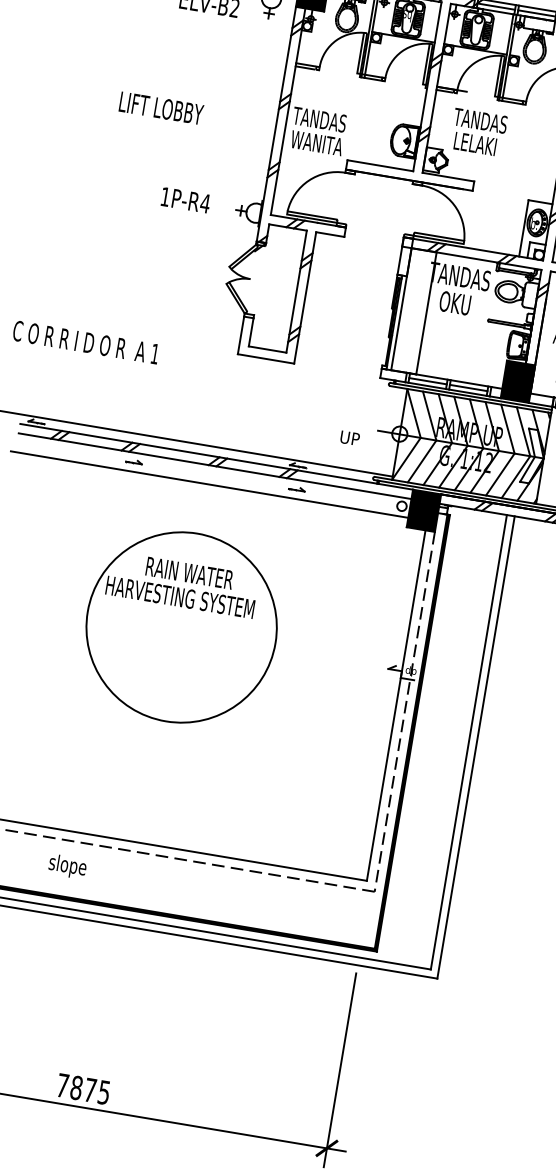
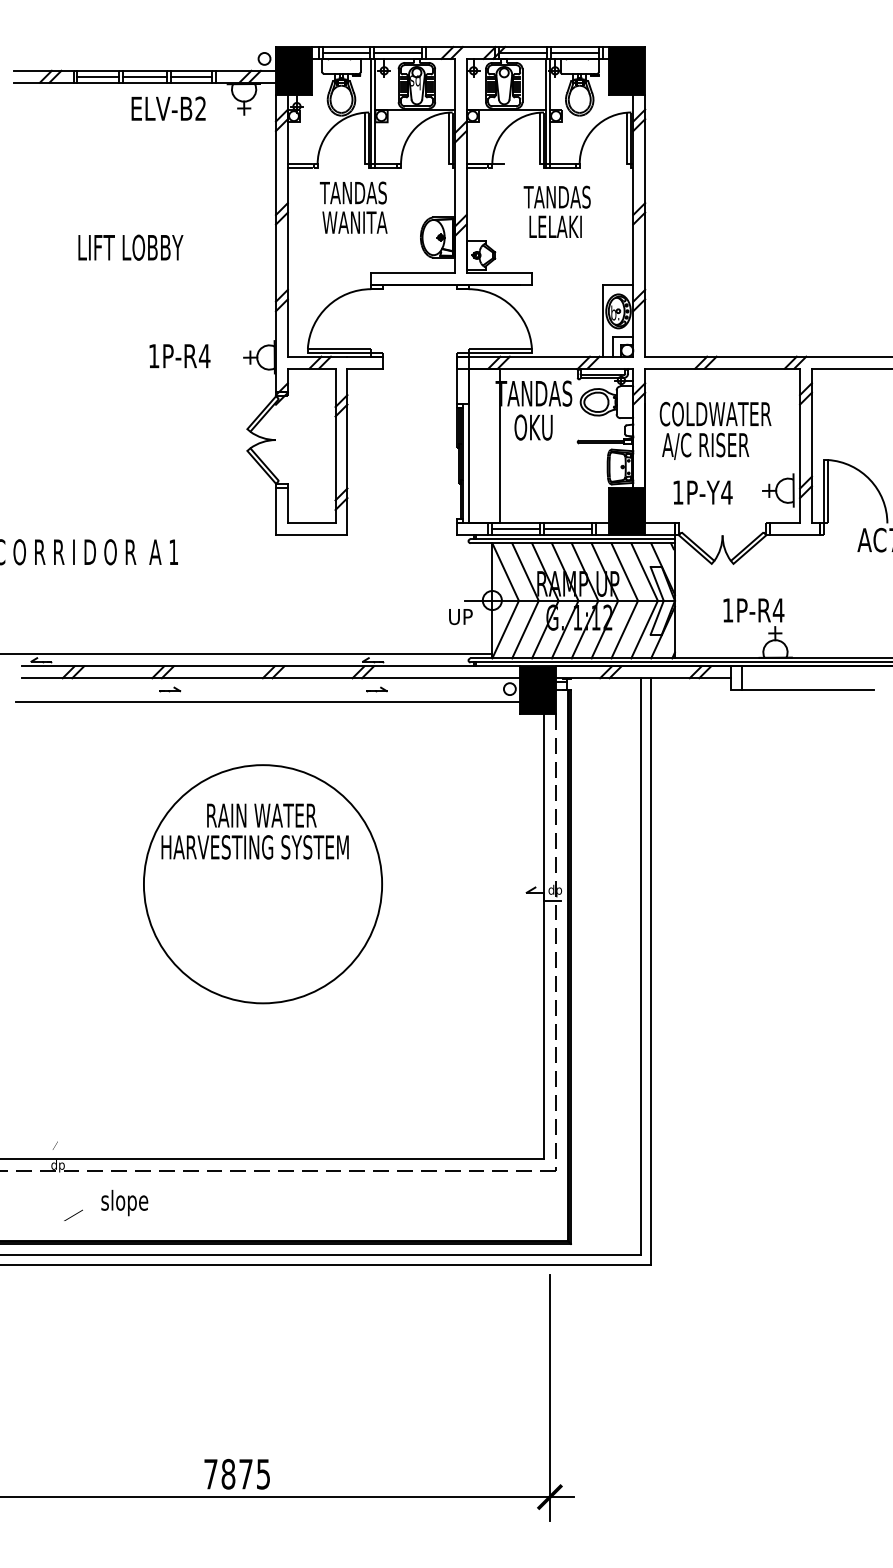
text: (317, 131) -> (353, 207), moved
text: (478, 132) -> (556, 211), moved
text: (349, 437) -> (460, 616), moved
text: (67, 866) -> (124, 1202), moved

